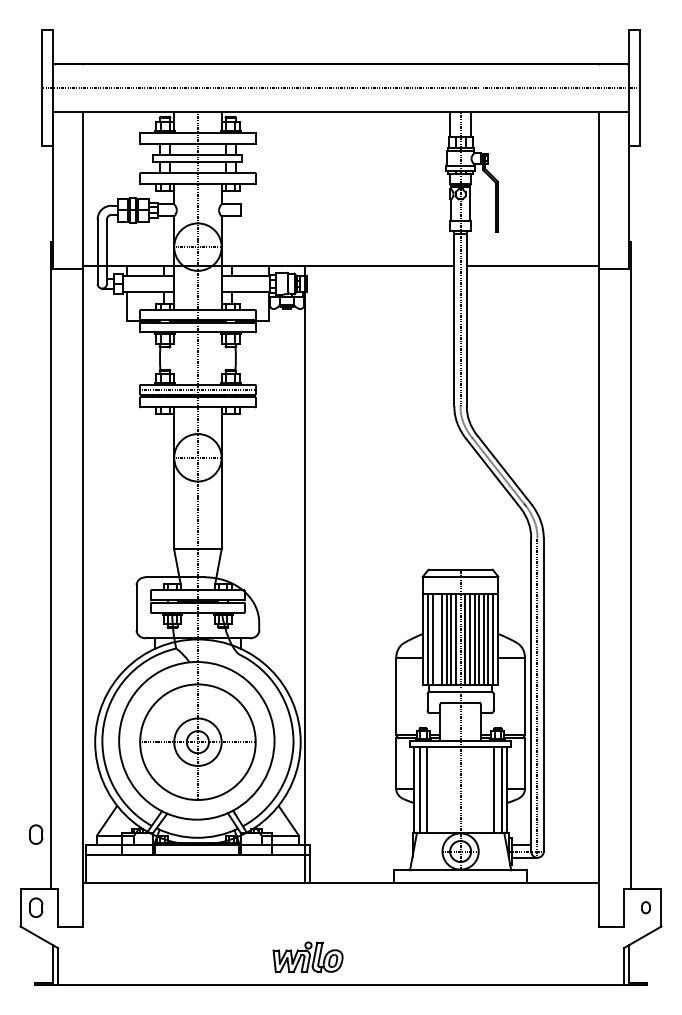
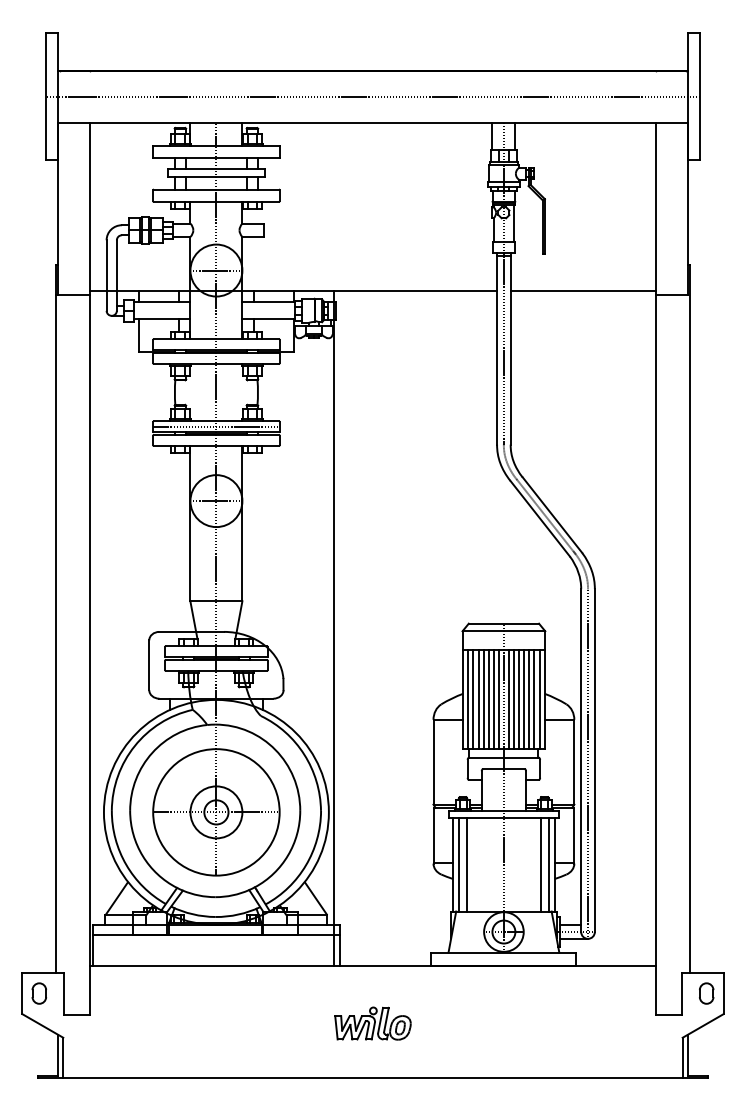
line: (437, 639) -> (478, 699), added
part: (35, 834) -> (38, 913), removed
part: (645, 907) -> (706, 993), size x1.67
part: (307, 957) -> (372, 1023), moved

